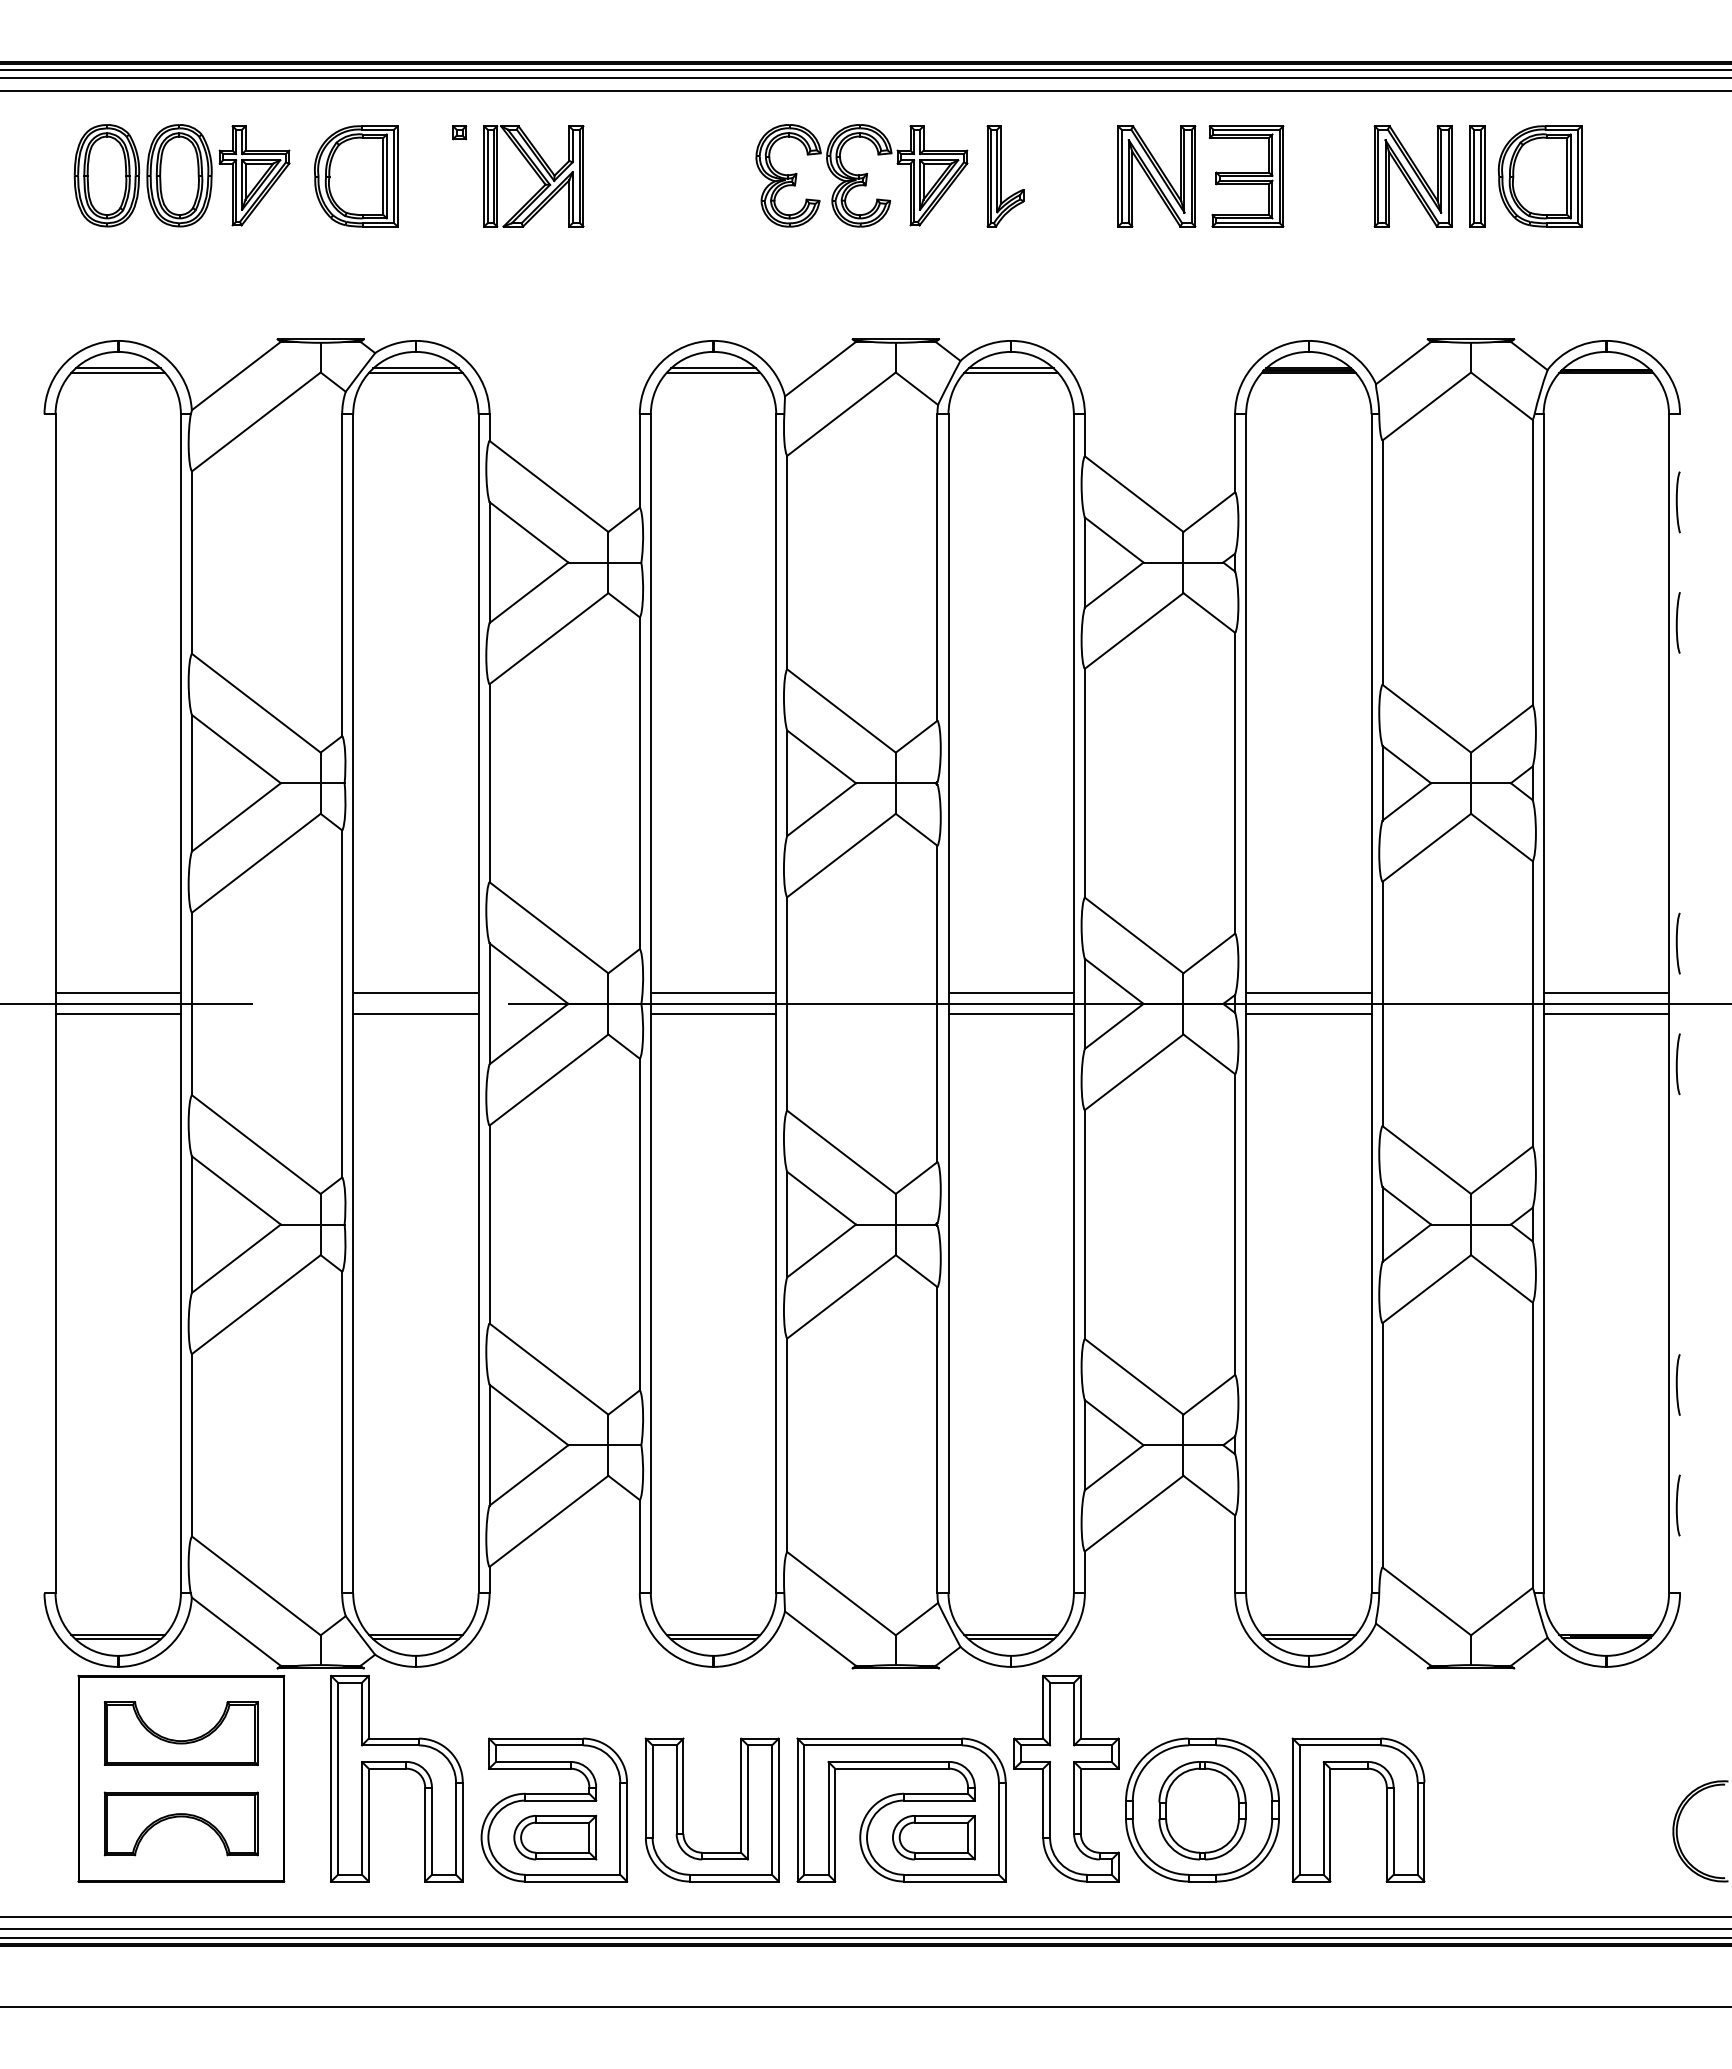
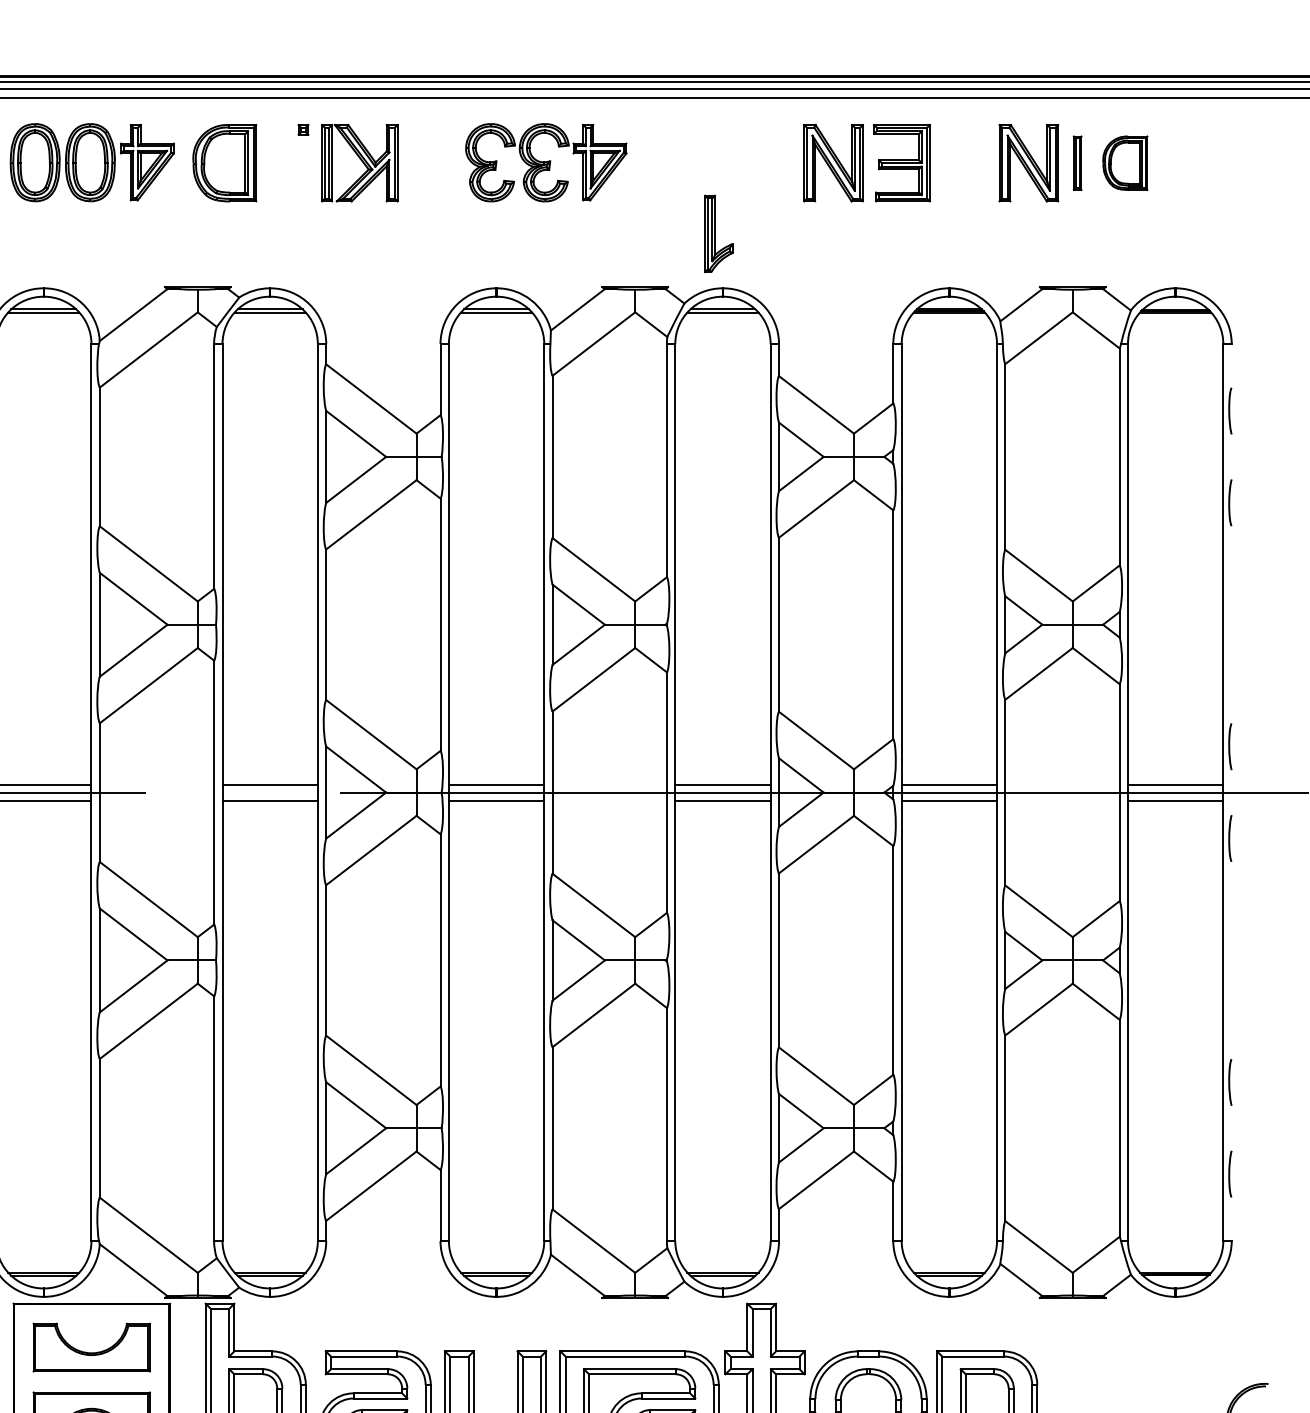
part: (861, 175) -> (545, 162), moved
part: (1005, 176) -> (718, 234), moved
part: (1477, 176) -> (1077, 163), size x0.7
part: (1539, 176) -> (1124, 163), size x0.7

